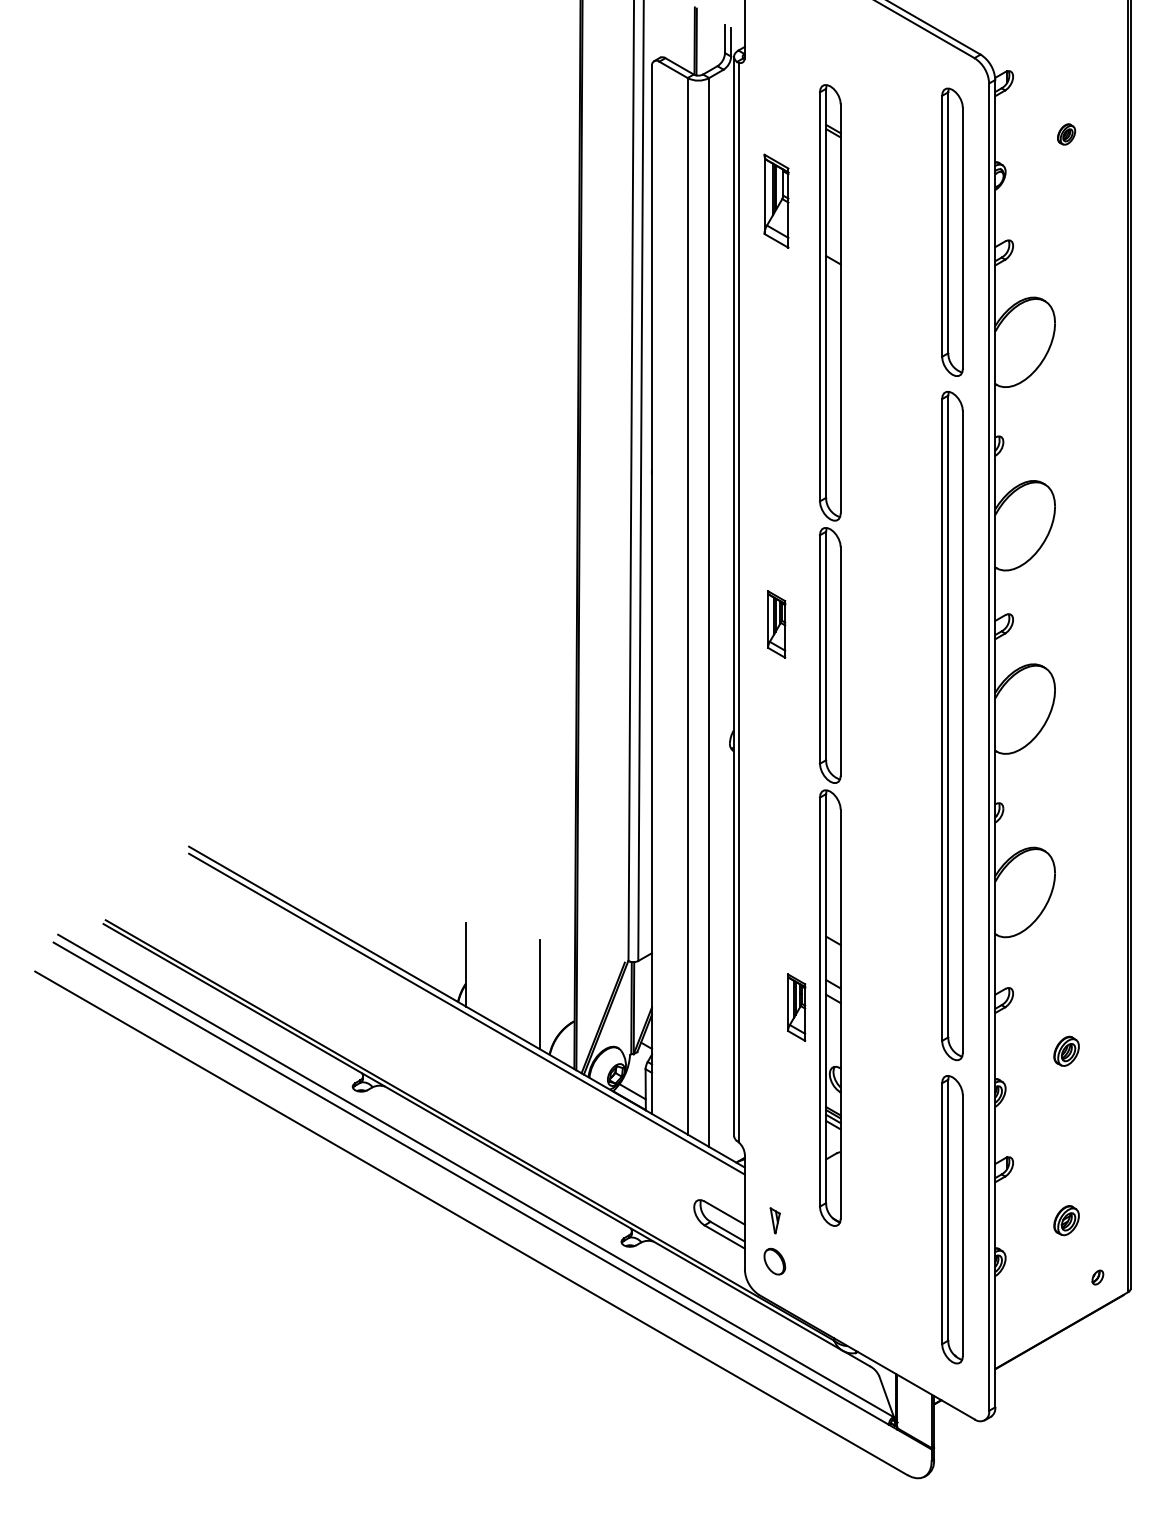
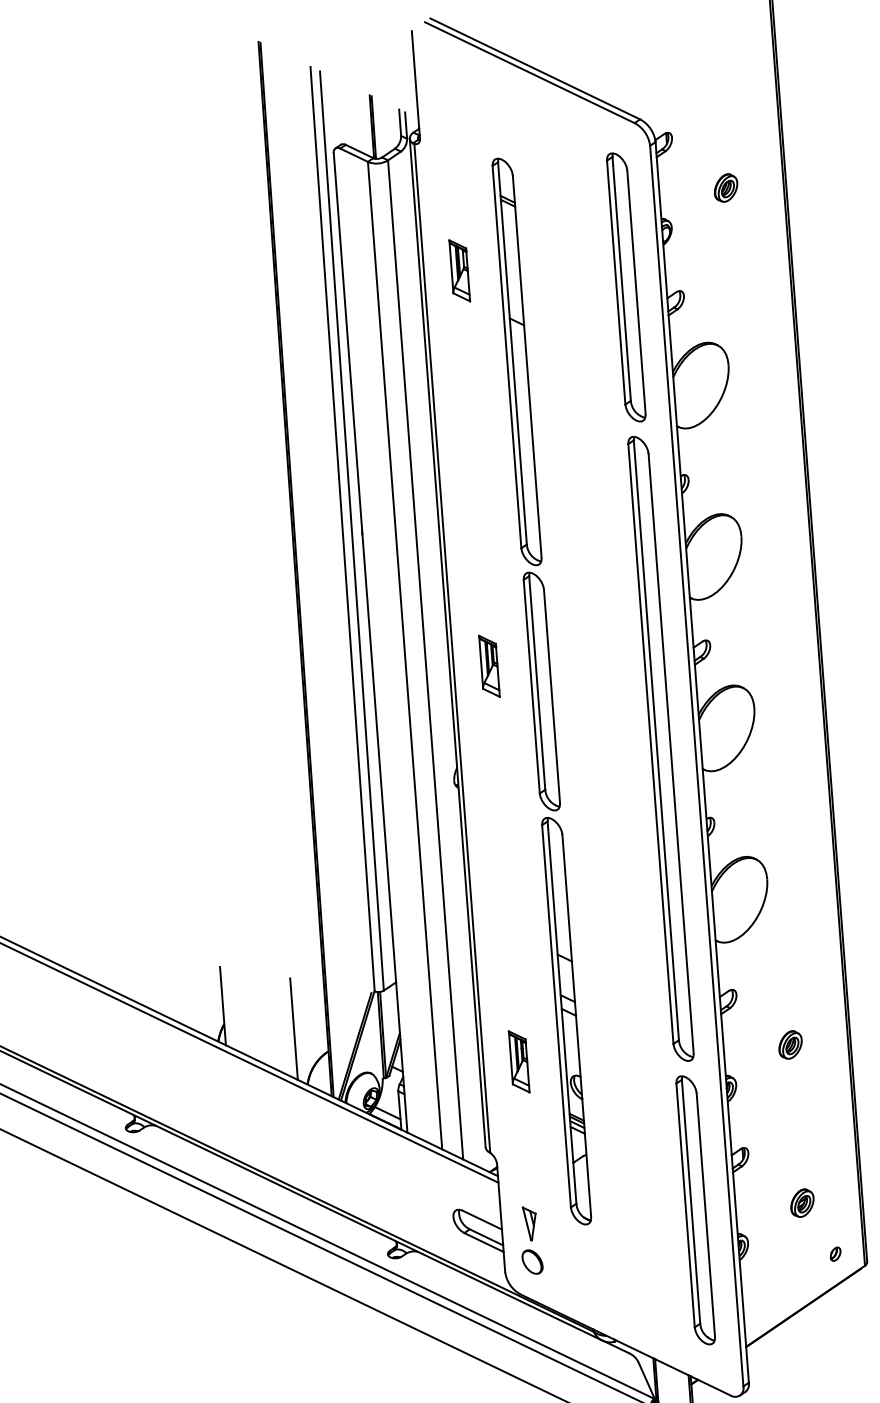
part: (1066, 134) -> (725, 188), size x1.43
part: (776, 201) -> (459, 271), size x0.71
part: (796, 1007) -> (519, 1061), moved
part: (774, 1220) -> (529, 1223), size x1.43

